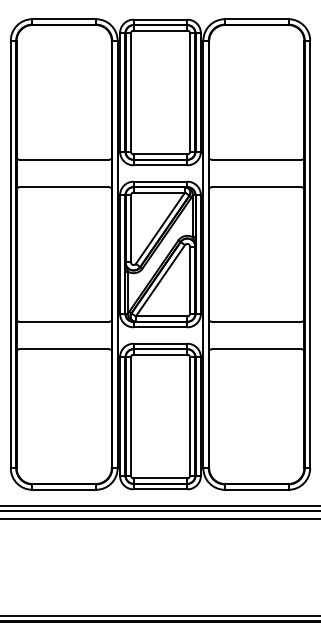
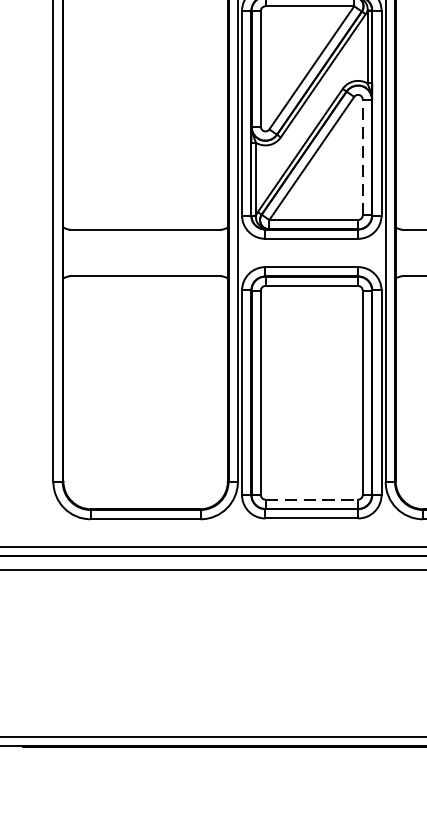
line: (190, 280) -> (363, 157), solid -> dashed
line: (160, 478) -> (311, 499), solid -> dashed

